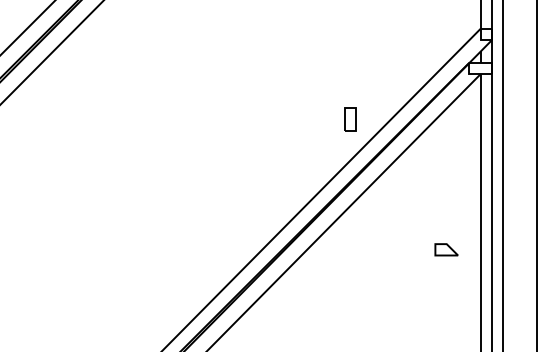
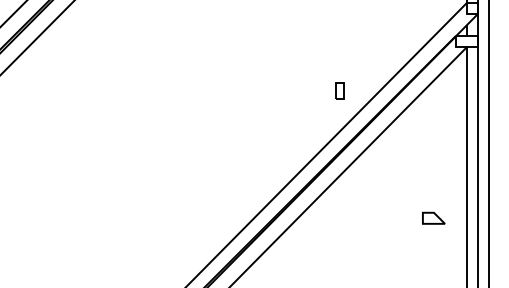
part: (350, 119) -> (340, 91), size x0.7

